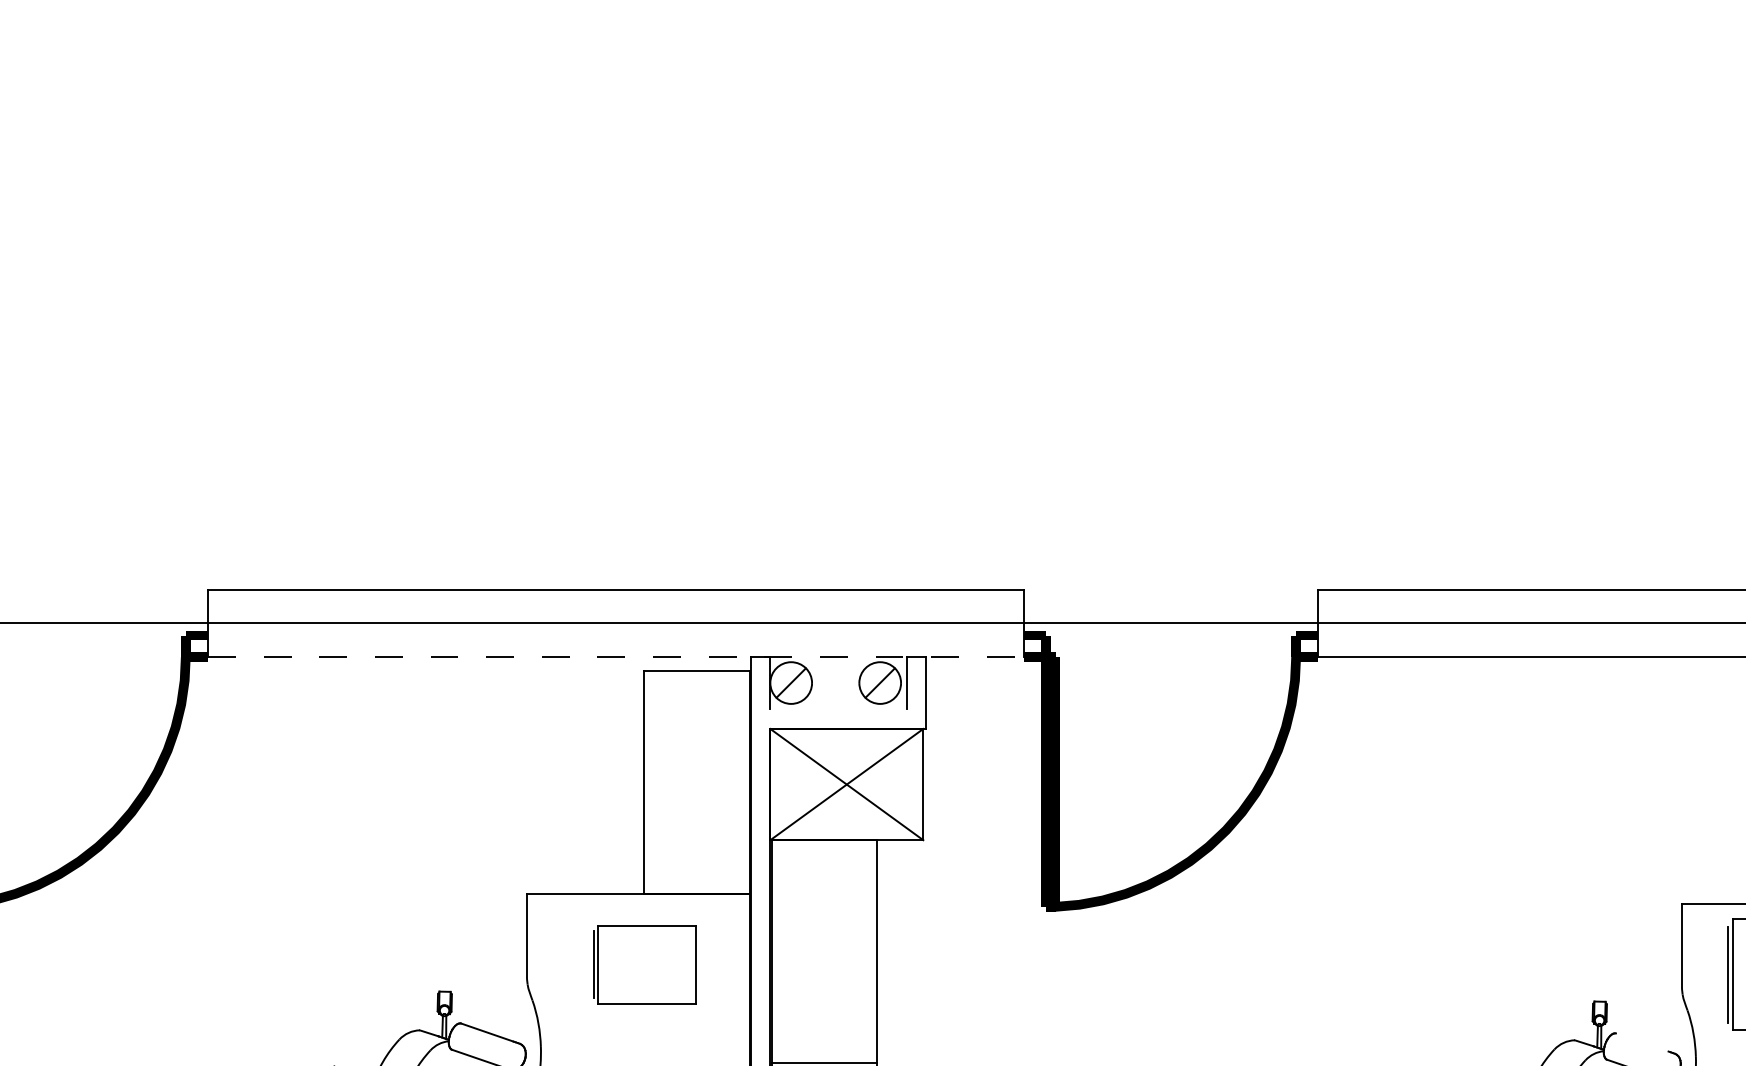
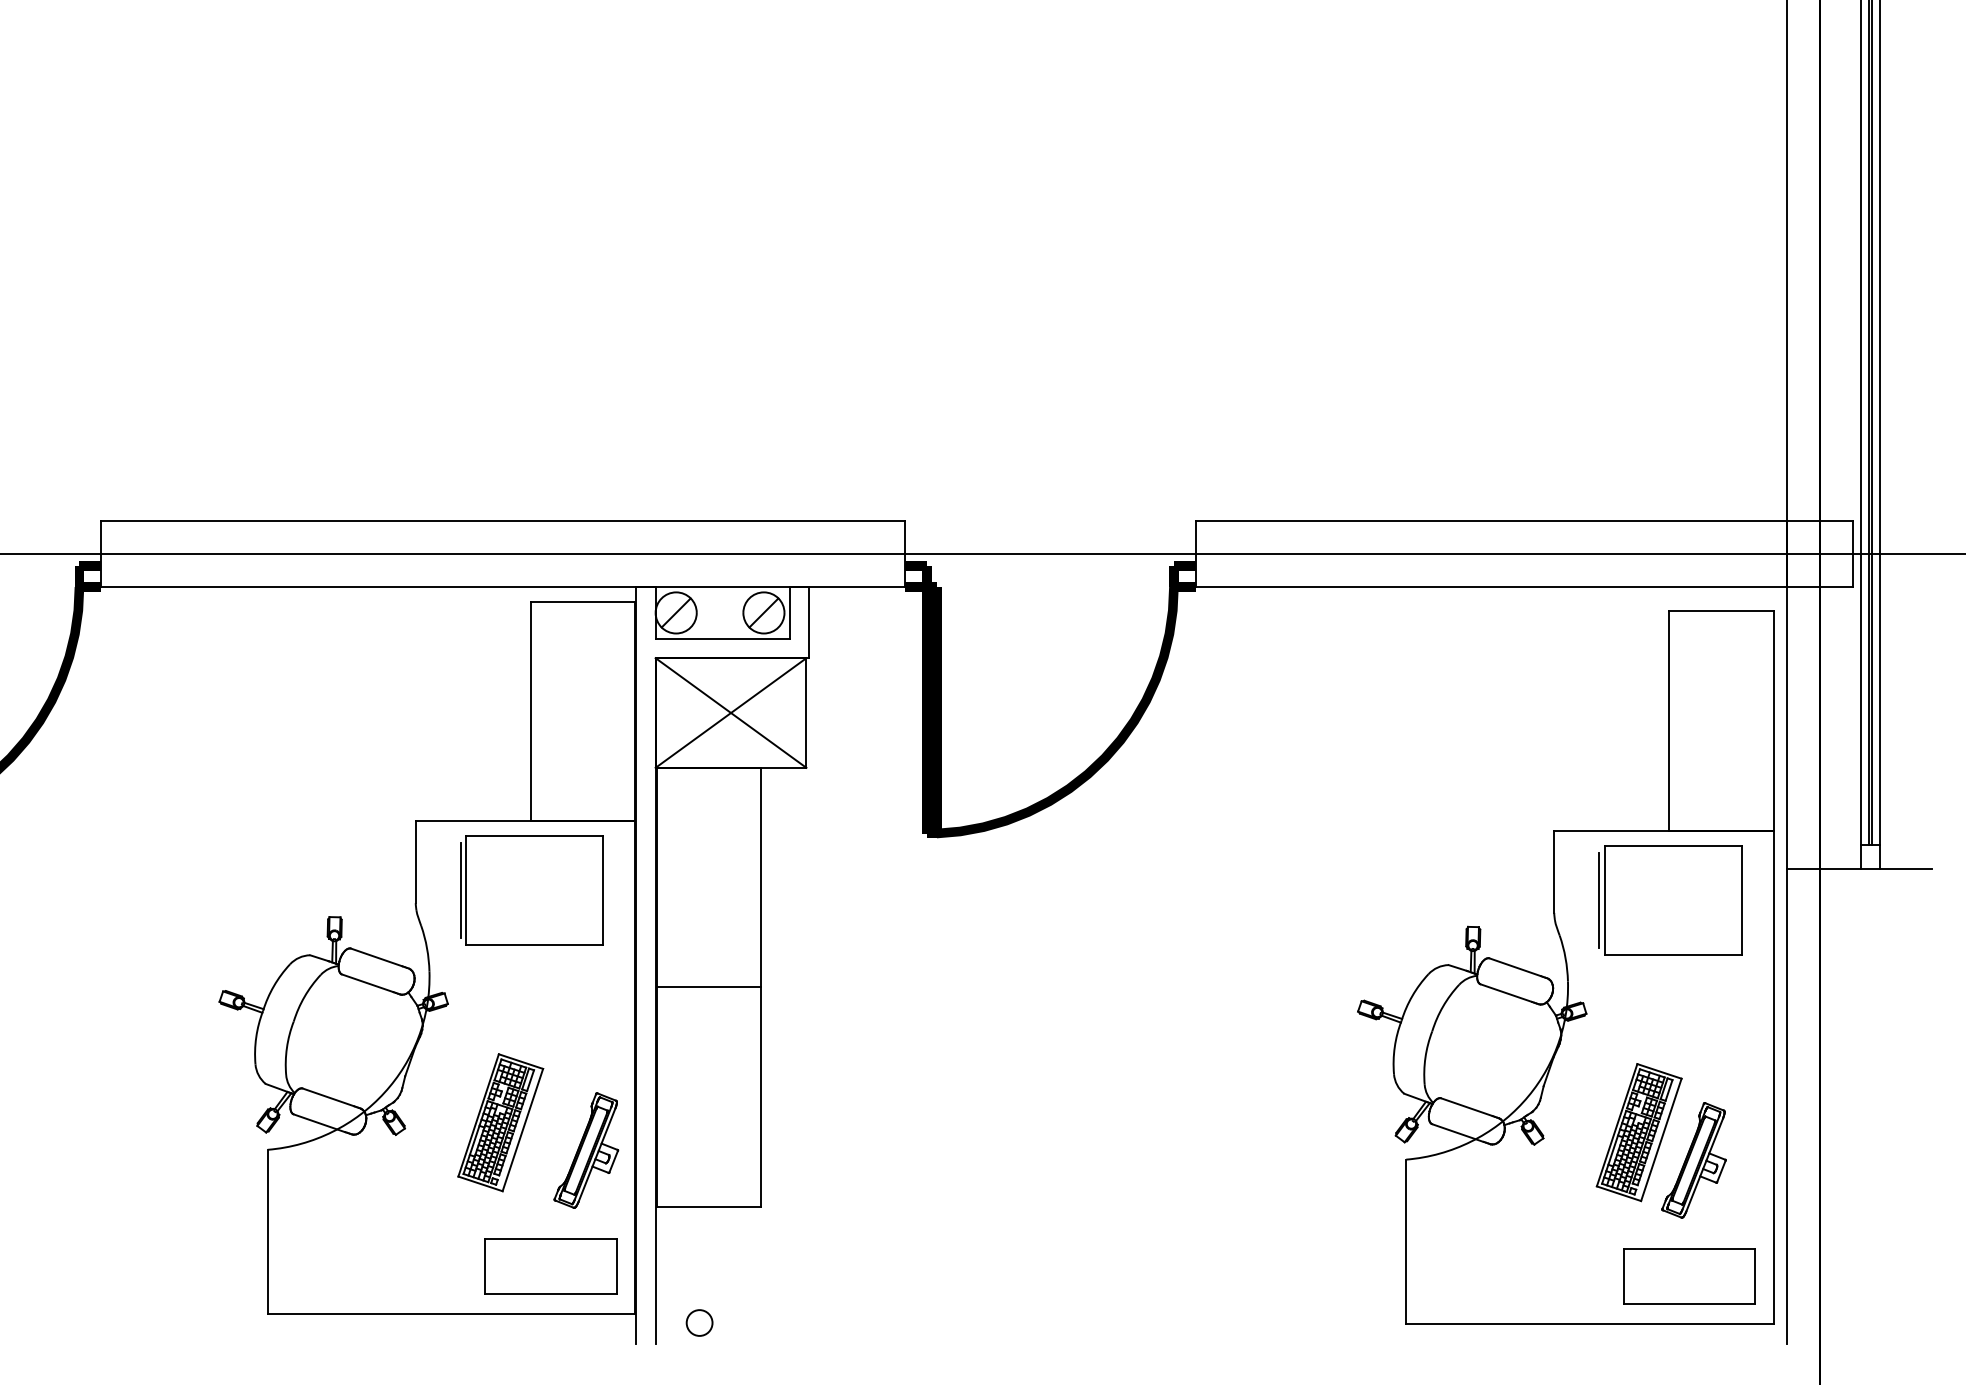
line: (615, 656) -> (503, 586), dashed -> solid
line: (838, 708) -> (722, 638), added
part: (644, 964) -> (531, 890), size x1.43
line: (1642, 1042) -> (1515, 967), added

